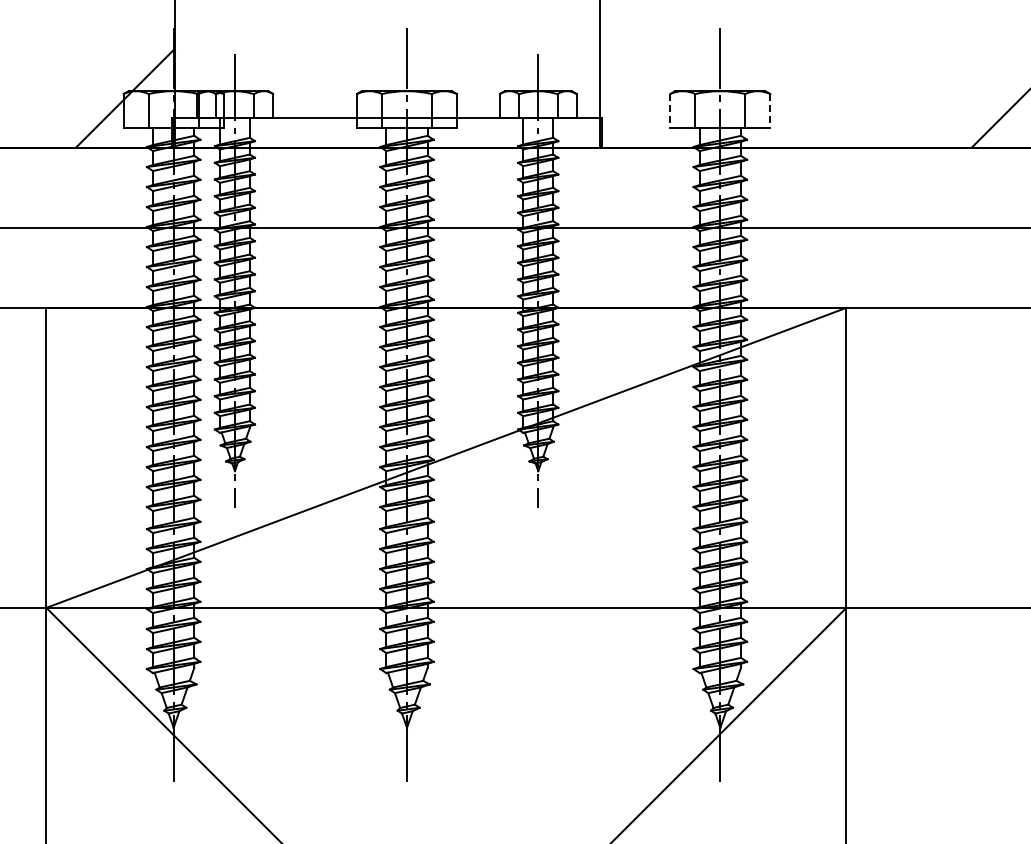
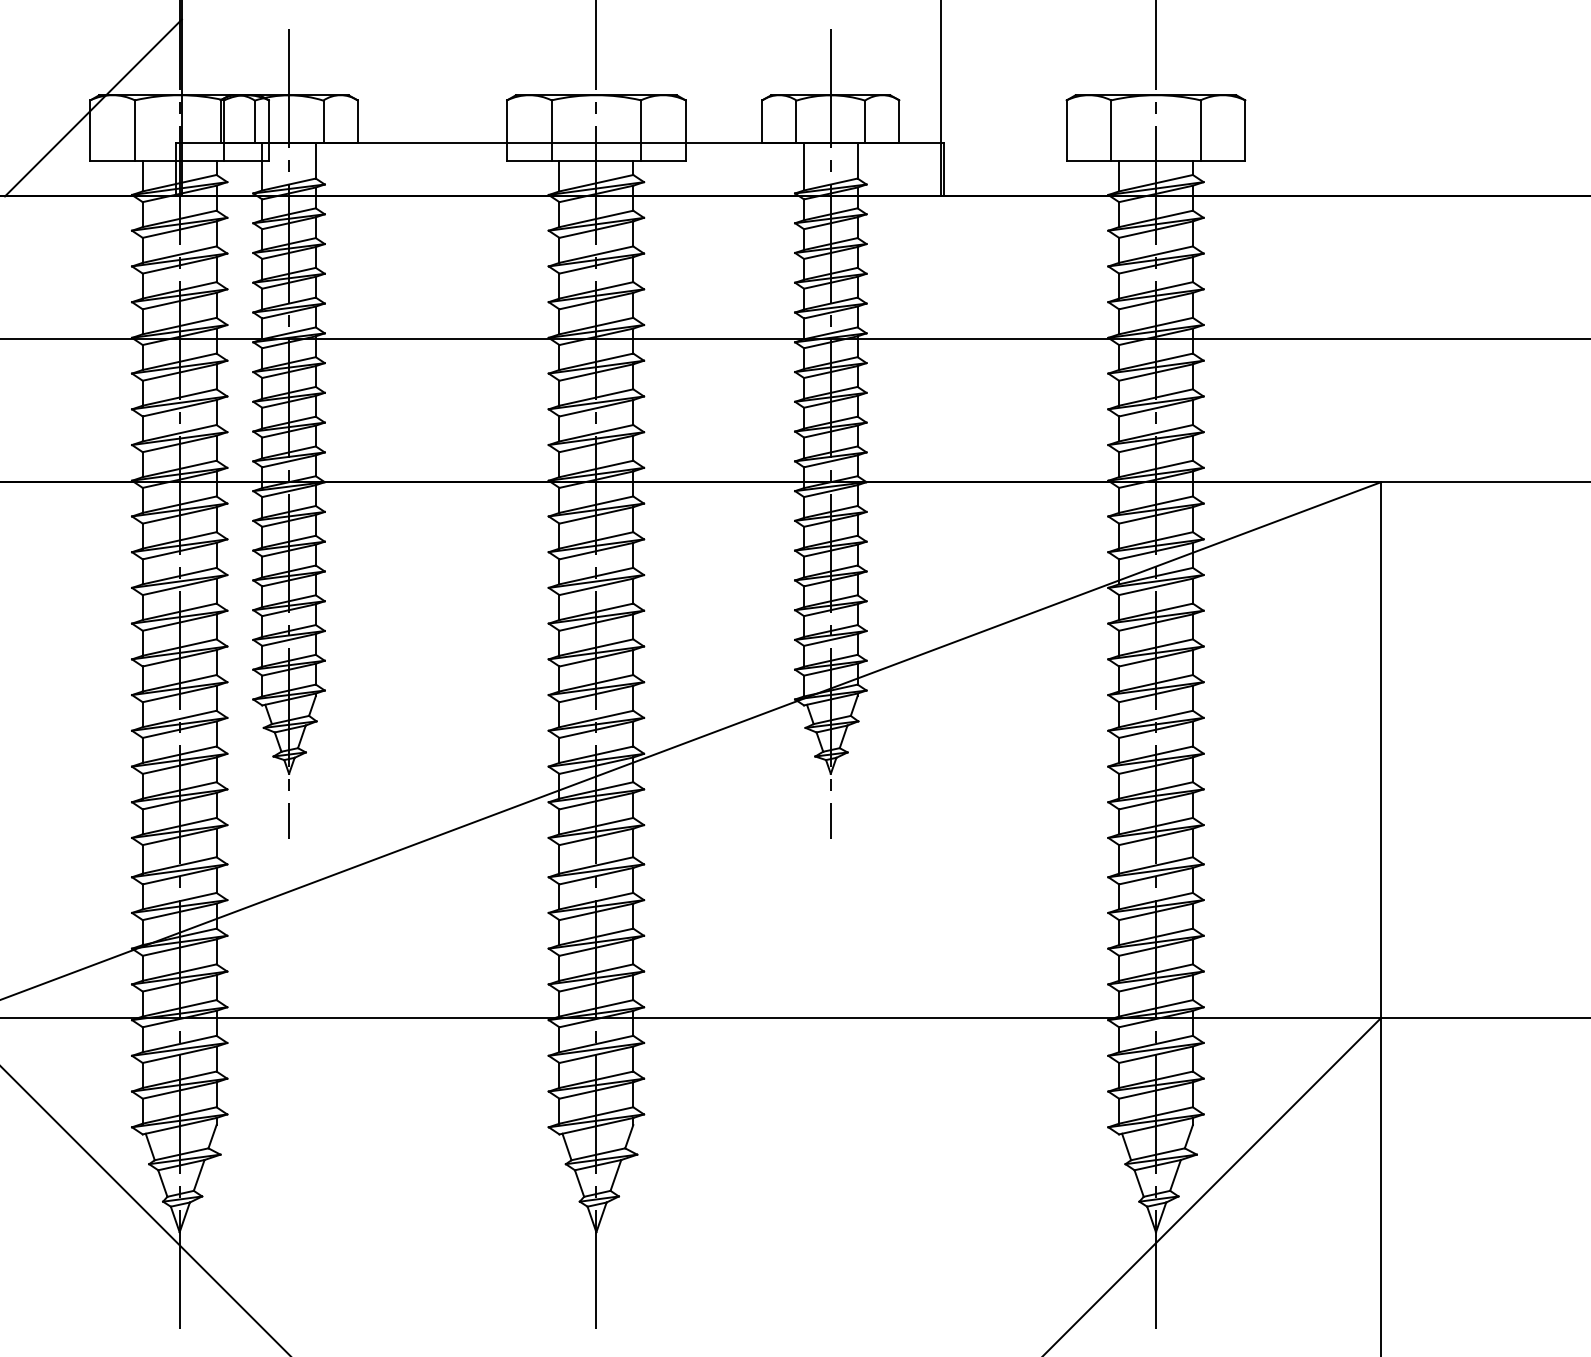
line: (670, 110) -> (1066, 129), dashed -> solid
line: (770, 110) -> (1245, 129), dashed -> solid

